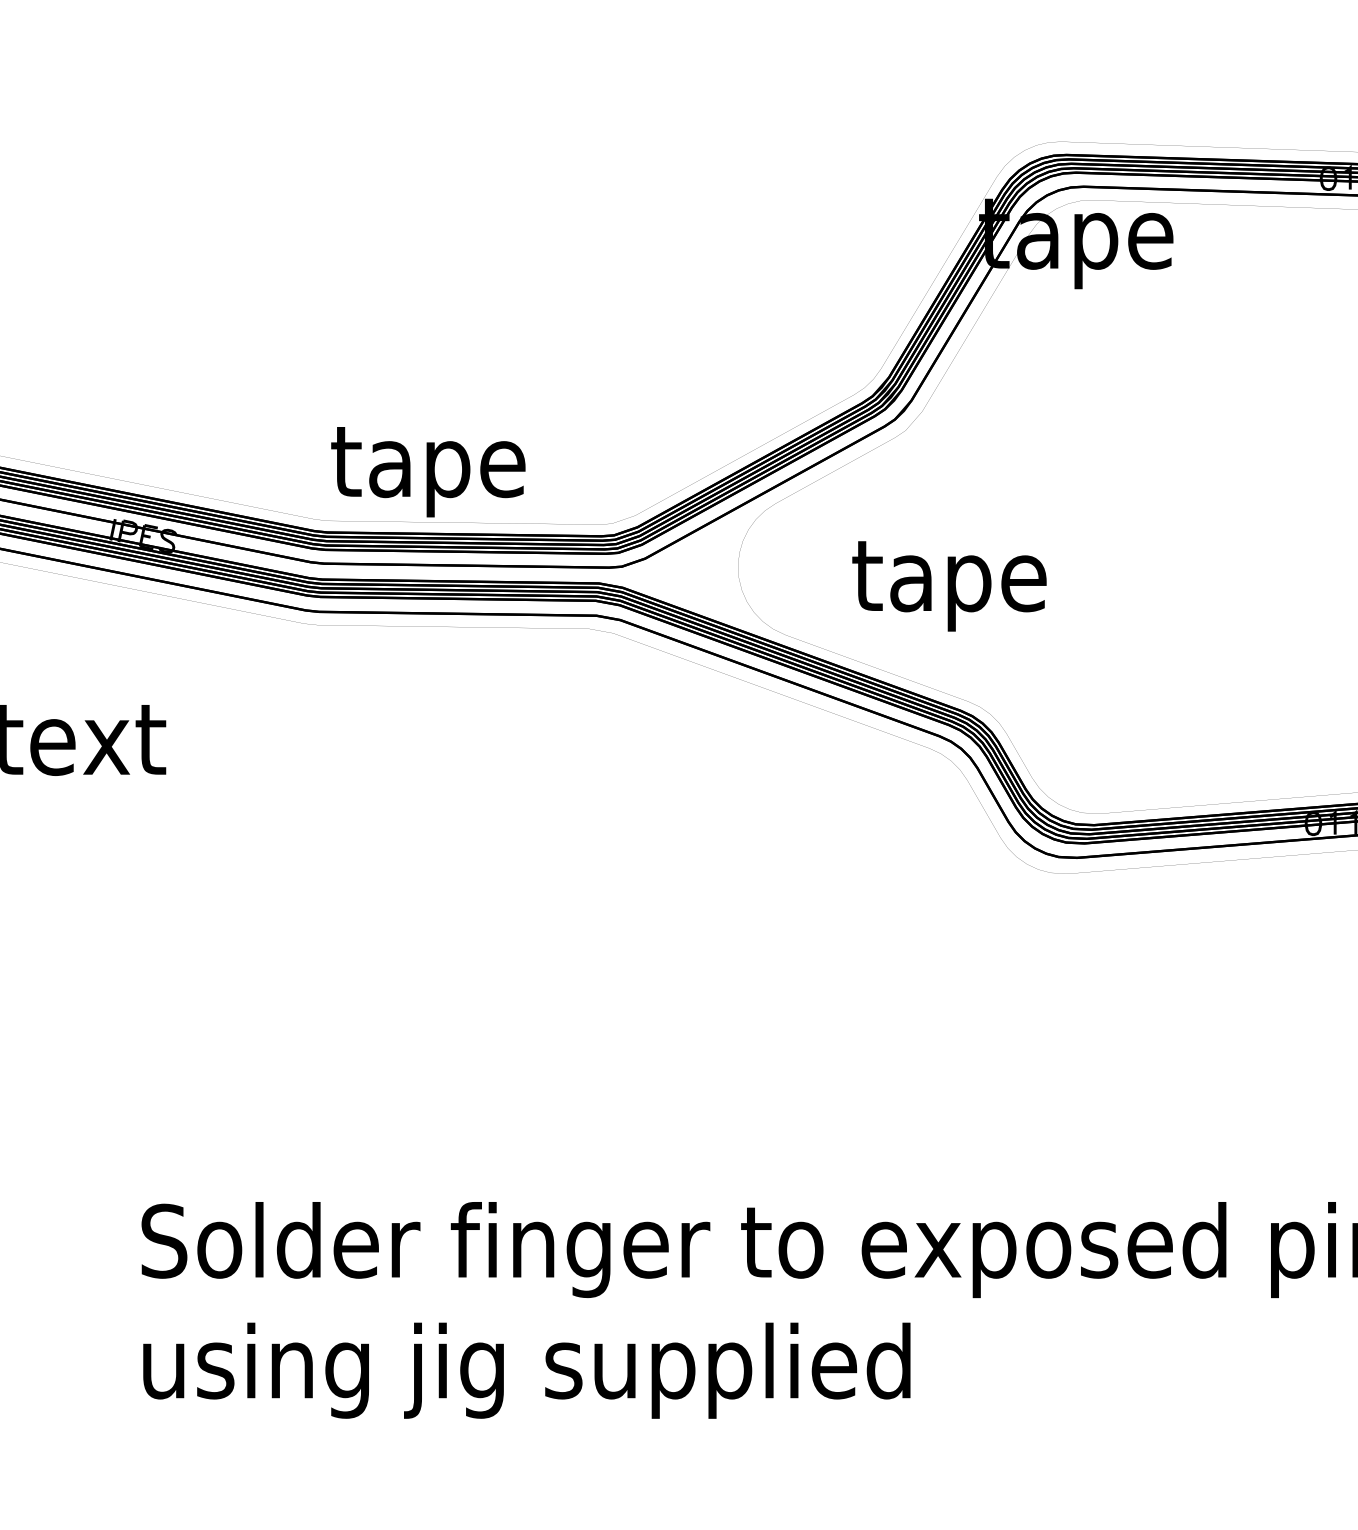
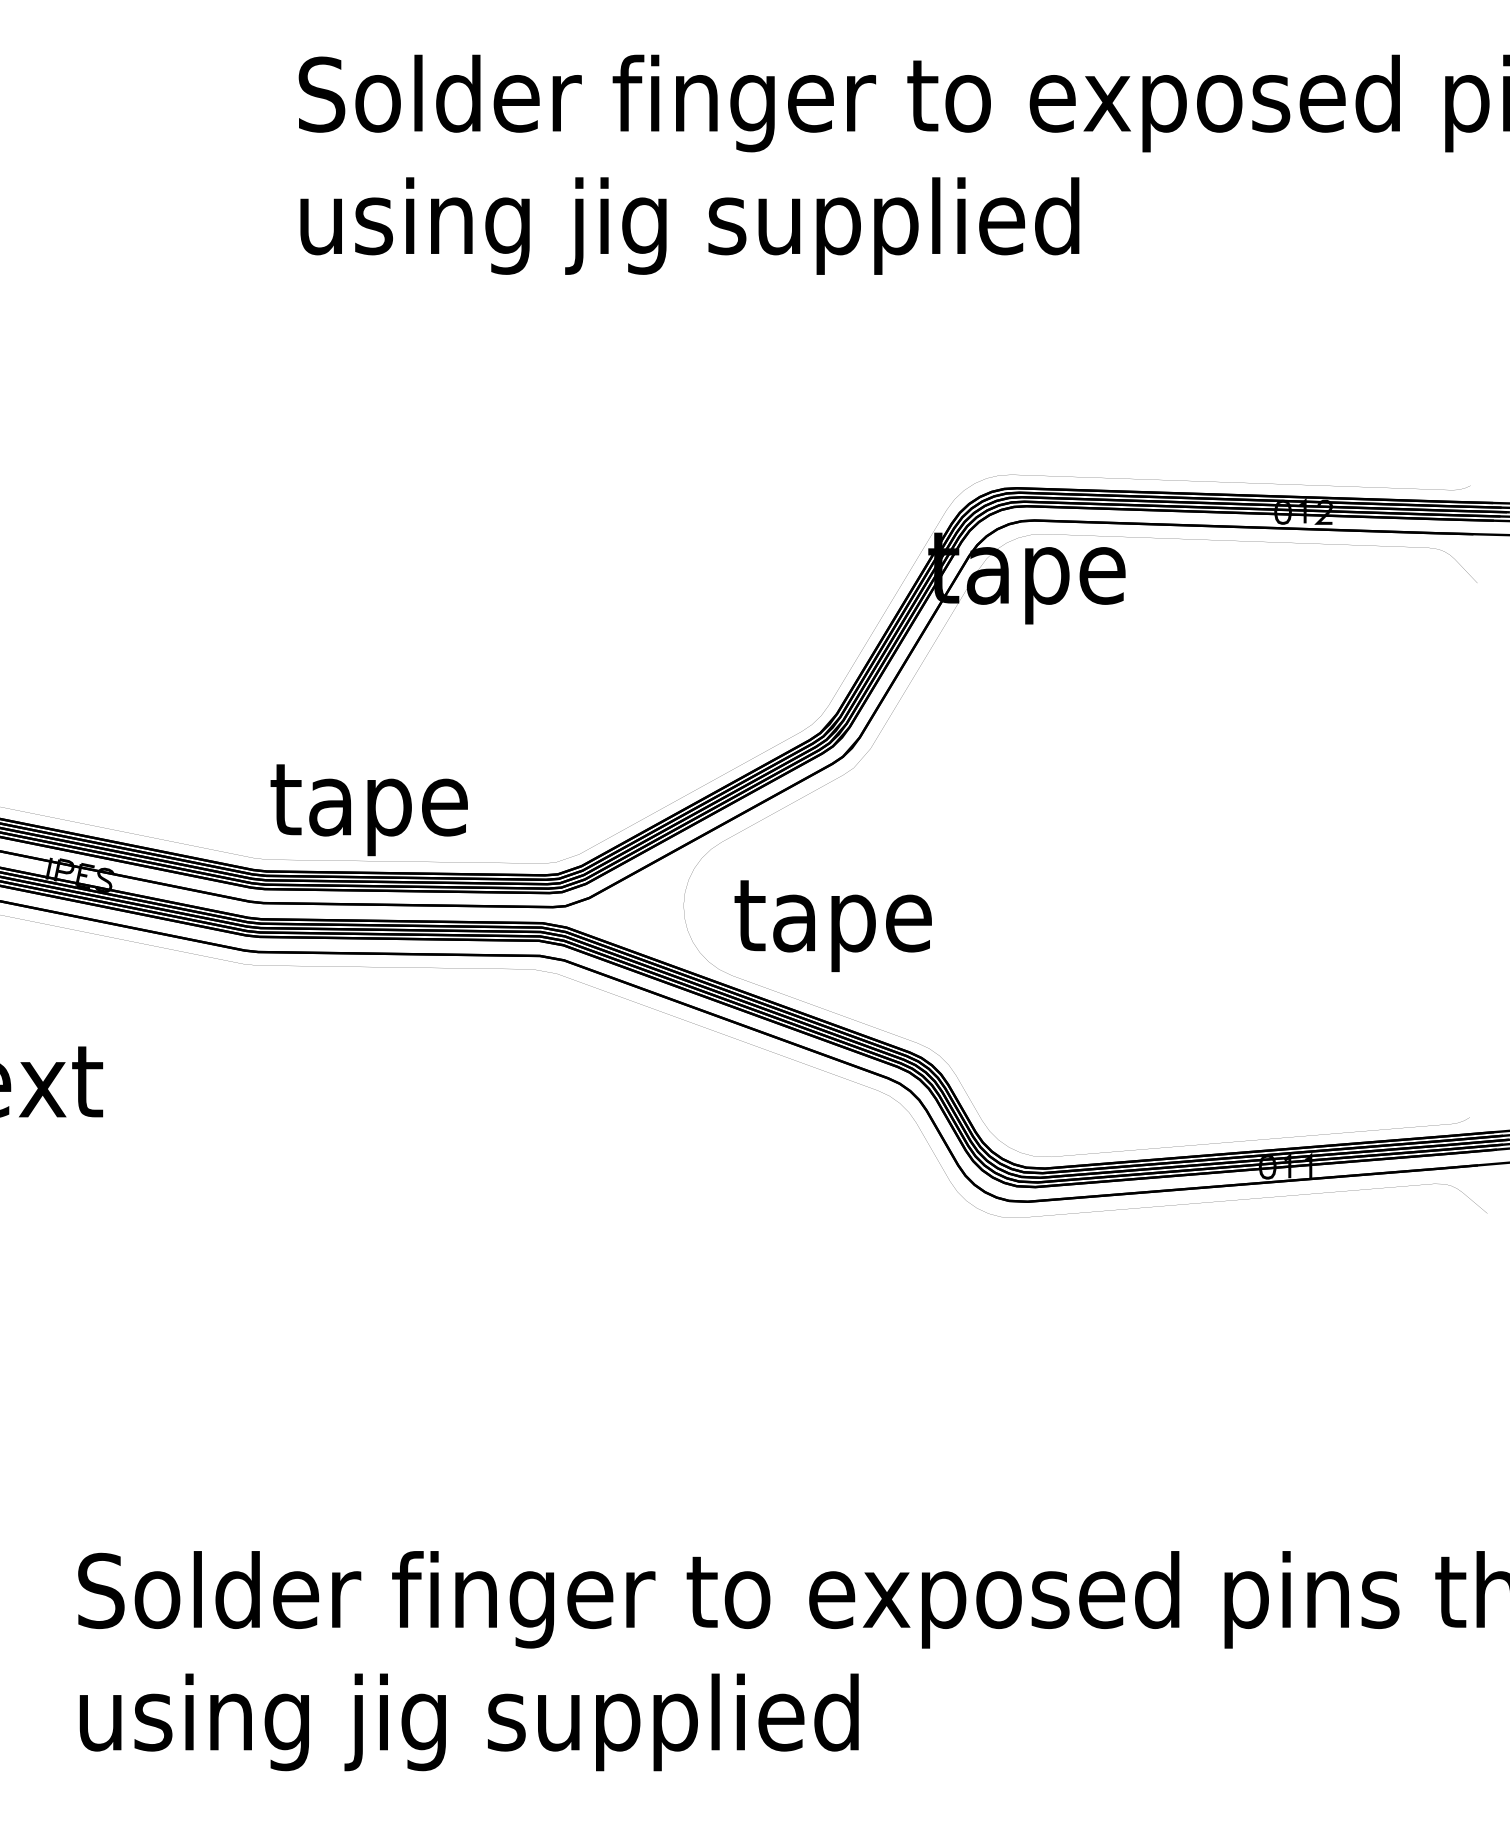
text: (948, 586) -> (832, 926), moved

